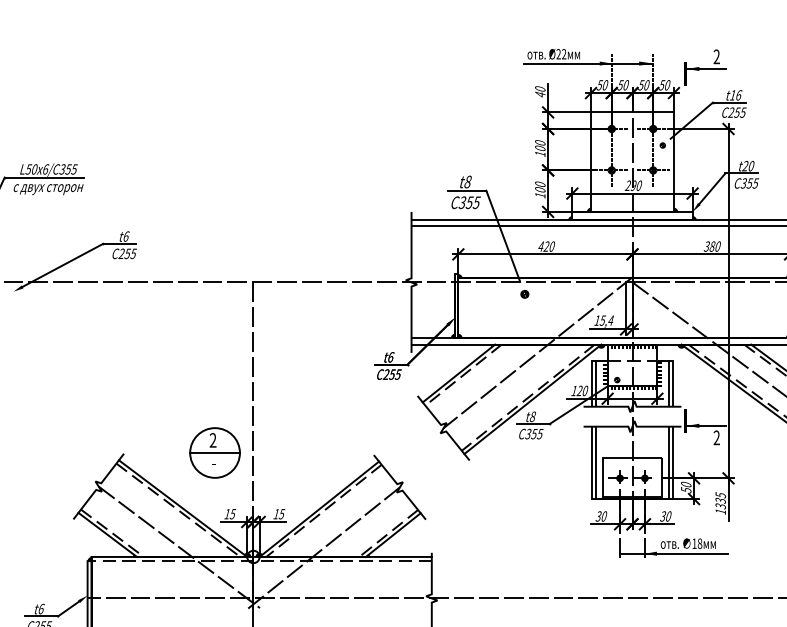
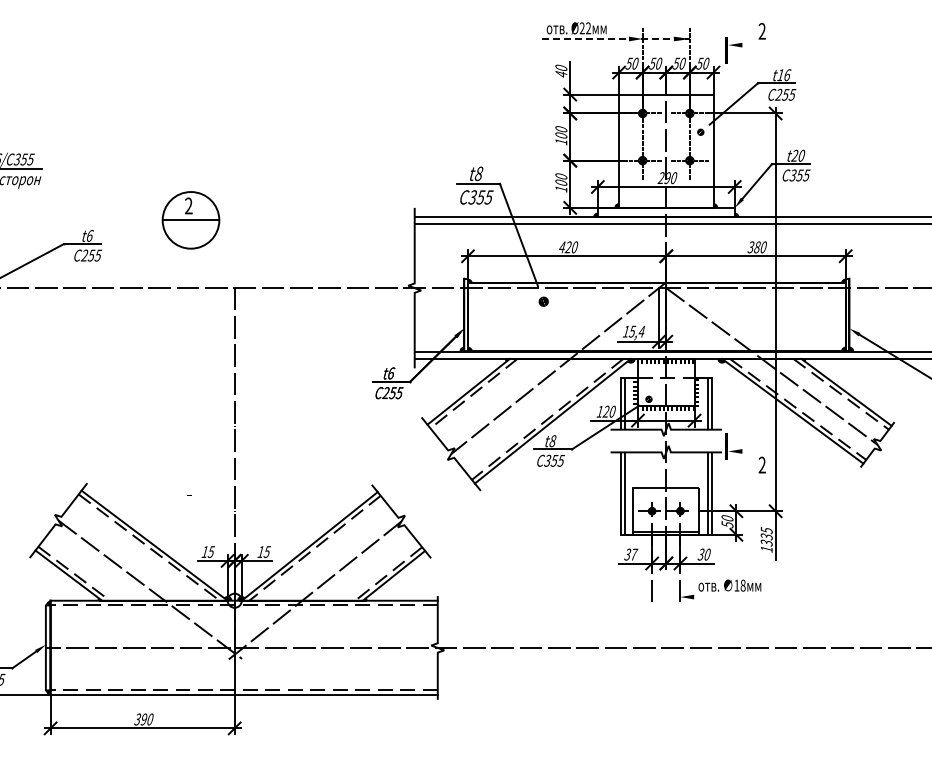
line: (588, 64) -> (616, 39), solid -> dashed
line: (706, 69) -> (750, 45), removed
line: (706, 425) -> (750, 451), removed
part: (214, 453) -> (190, 220), moved
text: (604, 516) -> (634, 554), 30 -> 37
line: (673, 554) -> (713, 597), removed

